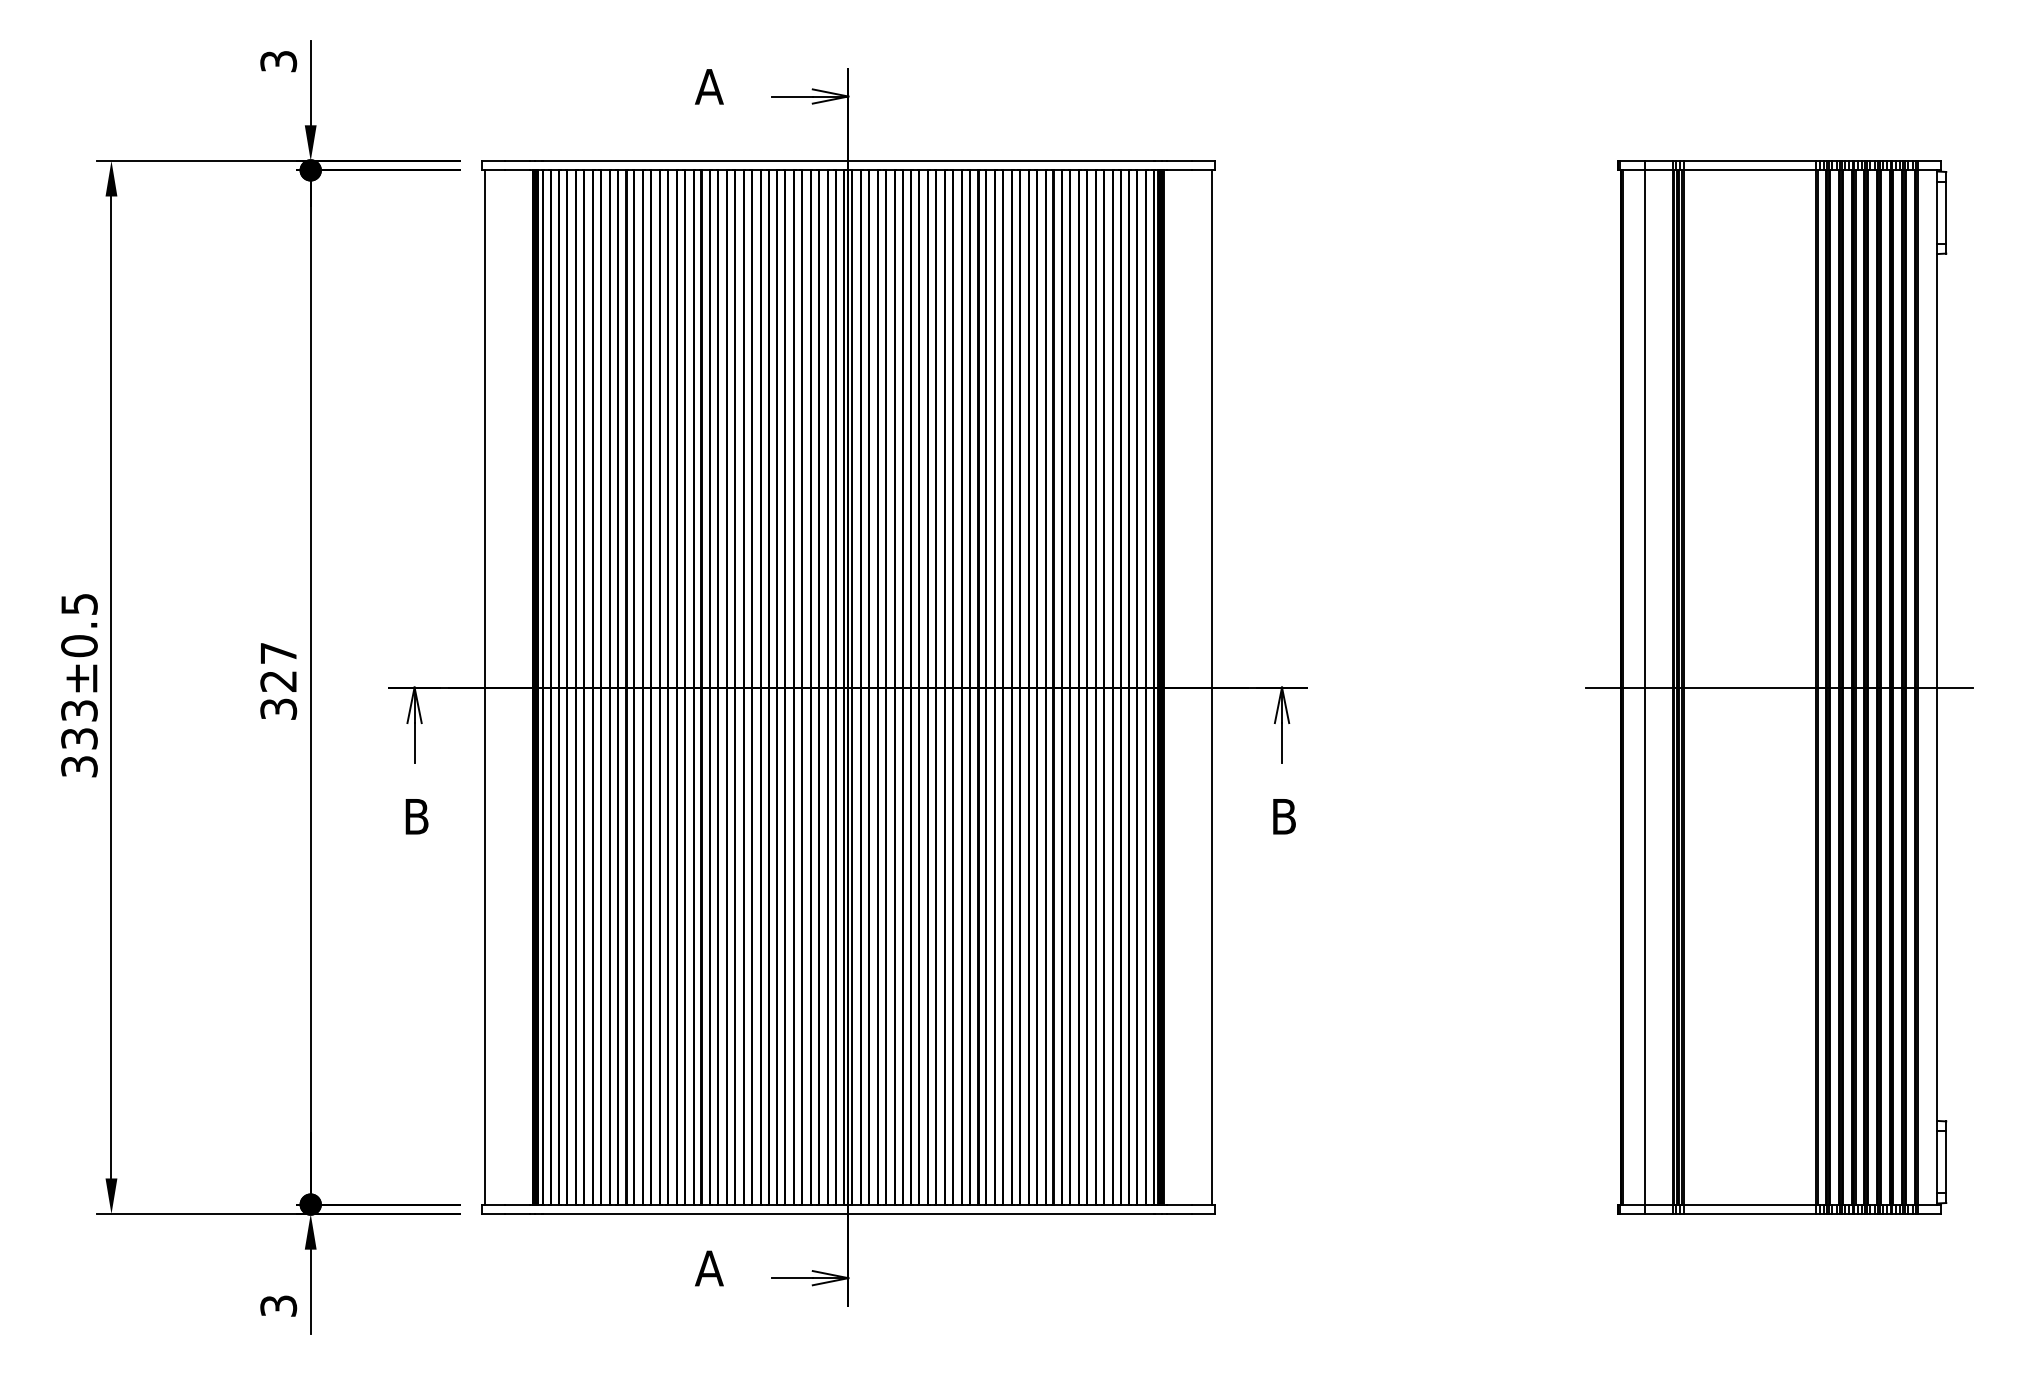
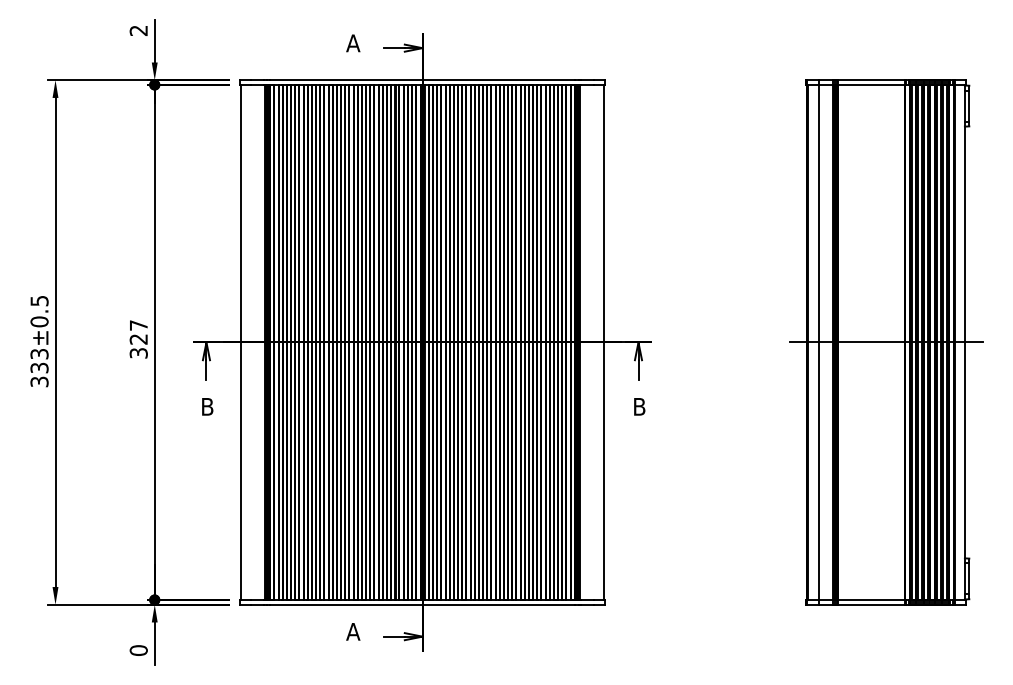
text: (278, 61) -> (138, 30), 3 -> 2
text: (278, 1305) -> (138, 650), 3 -> 0

